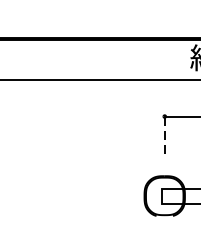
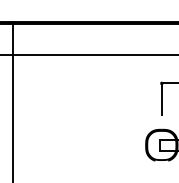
line: (164, 137) -> (161, 99), dashed -> solid

